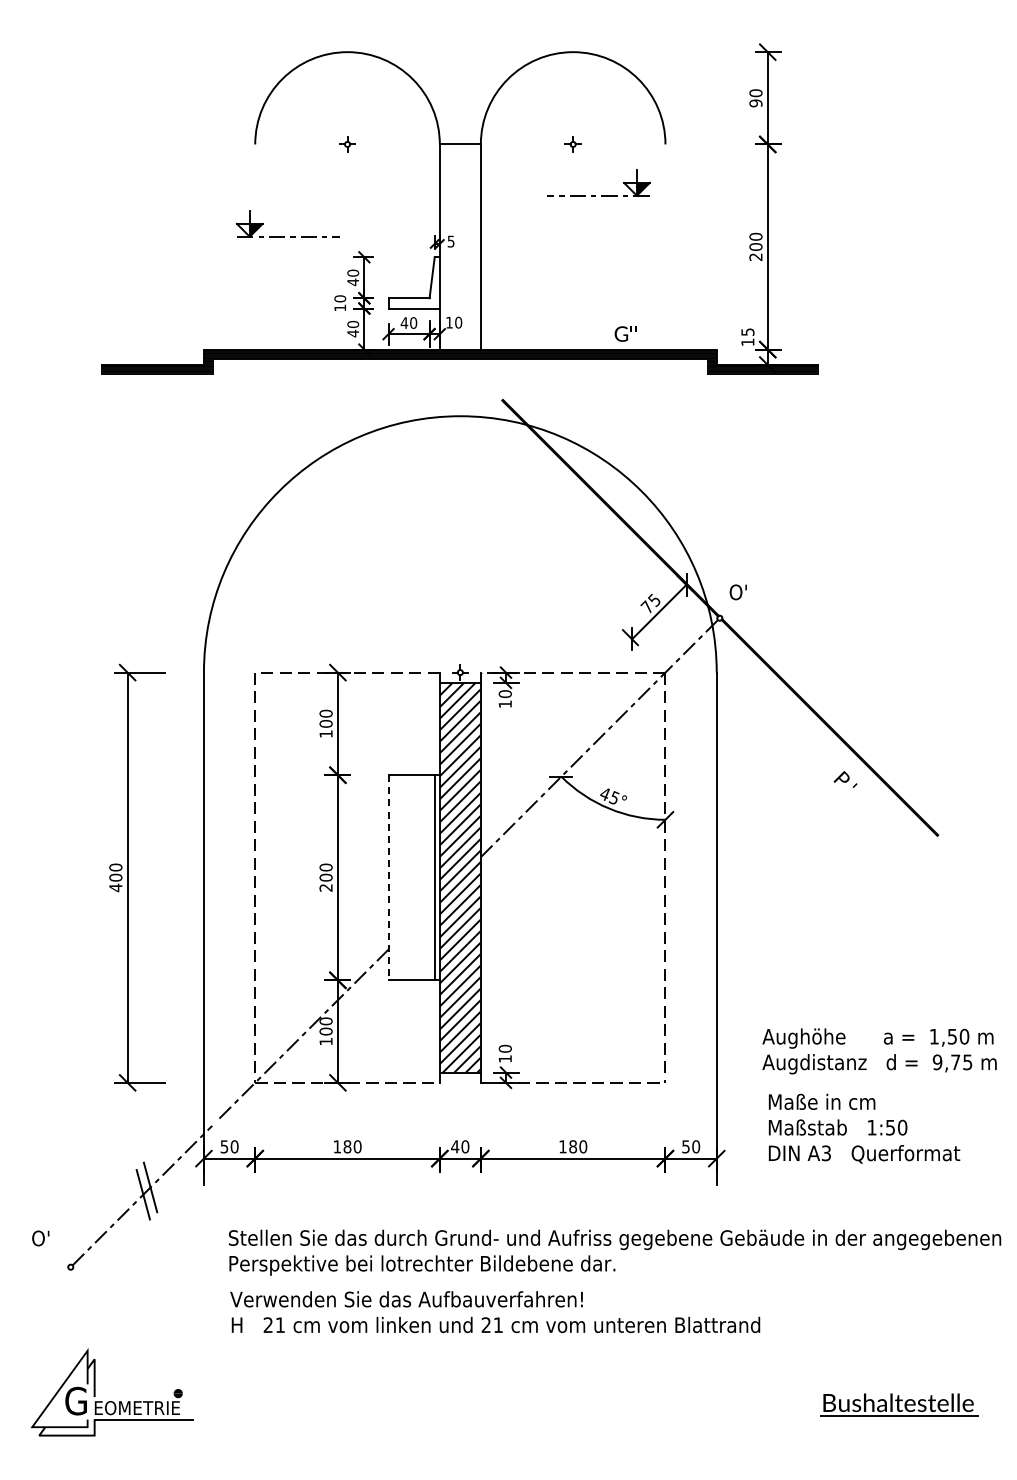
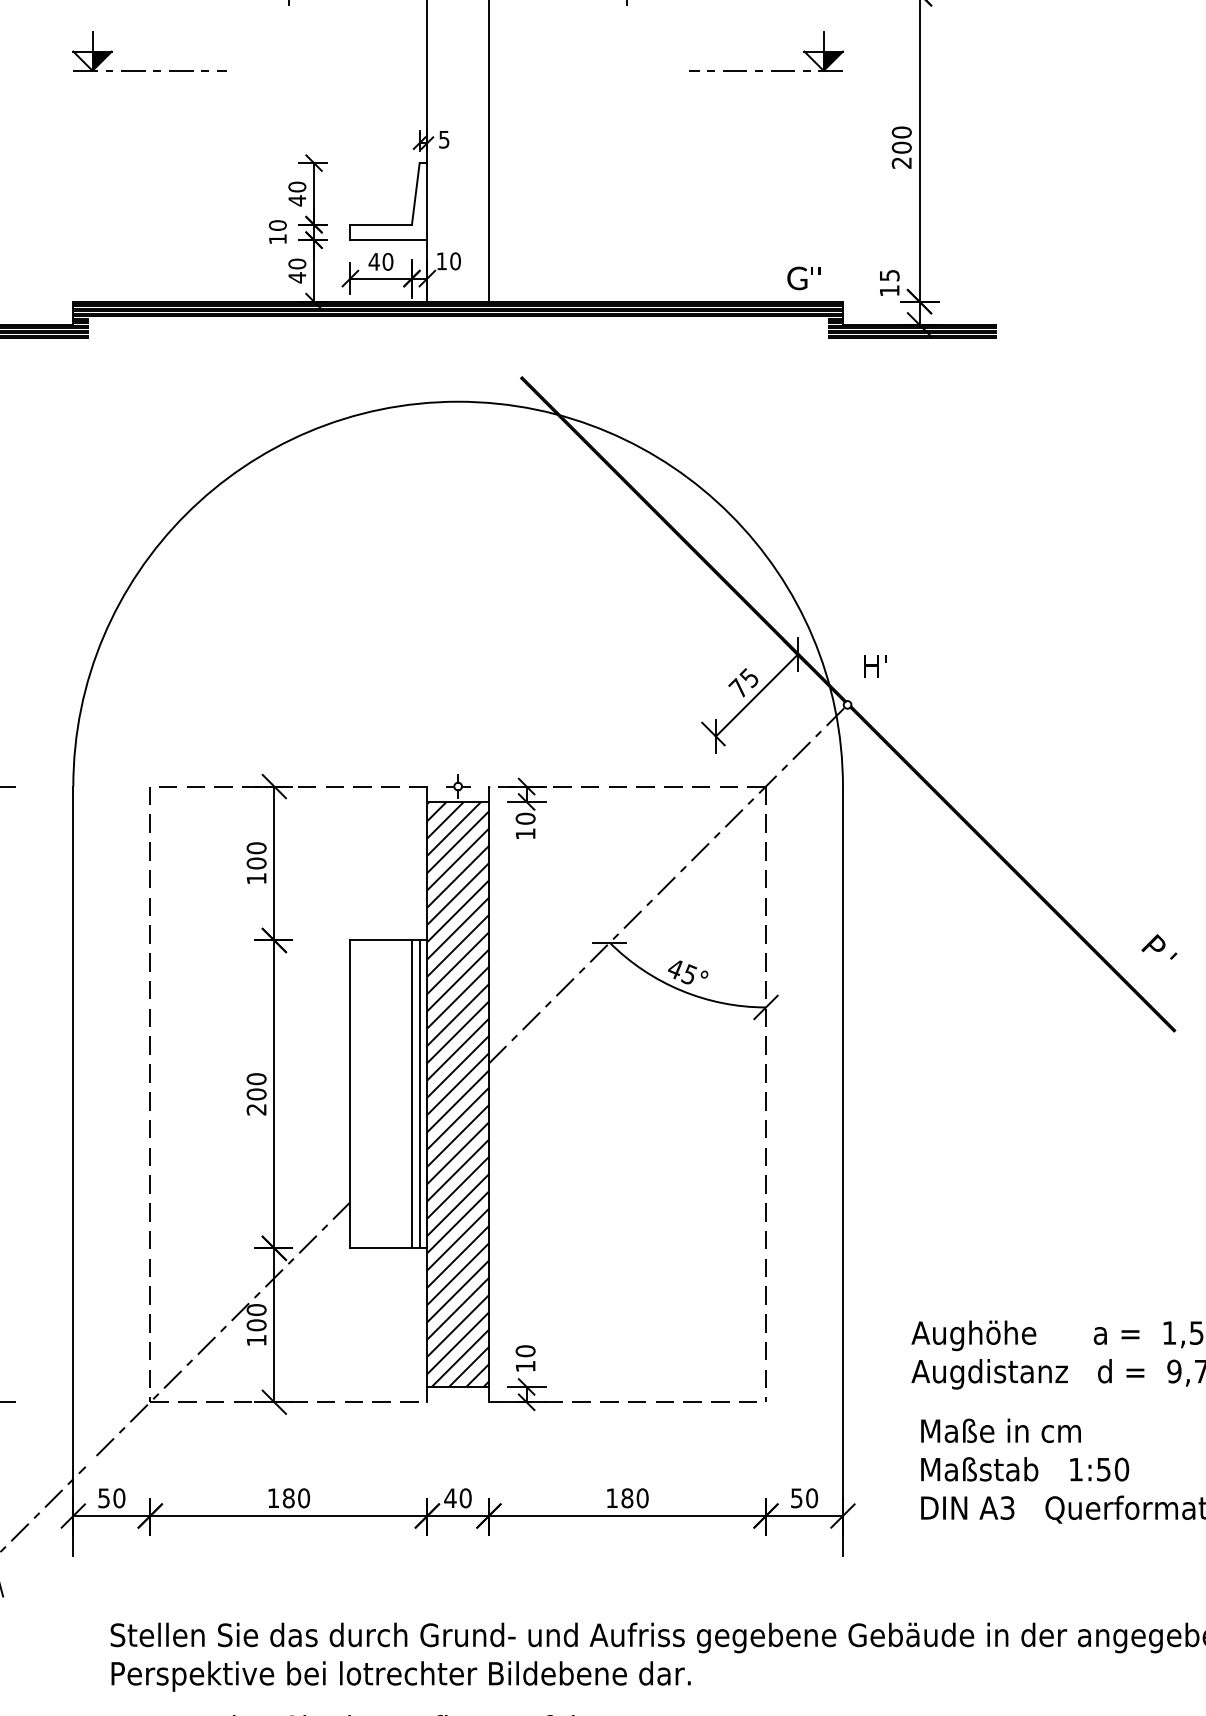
part: (595, 195) -> (761, 70), moved
part: (284, 236) -> (144, 70), moved
text: (625, 333) -> (803, 277), moved
text: (737, 592) -> (874, 666), O' -> H'
text: (845, 779) -> (1159, 946), moved
line: (388, 877) -> (350, 1094), dashed -> solid
line: (429, 877) -> (411, 1094), added

